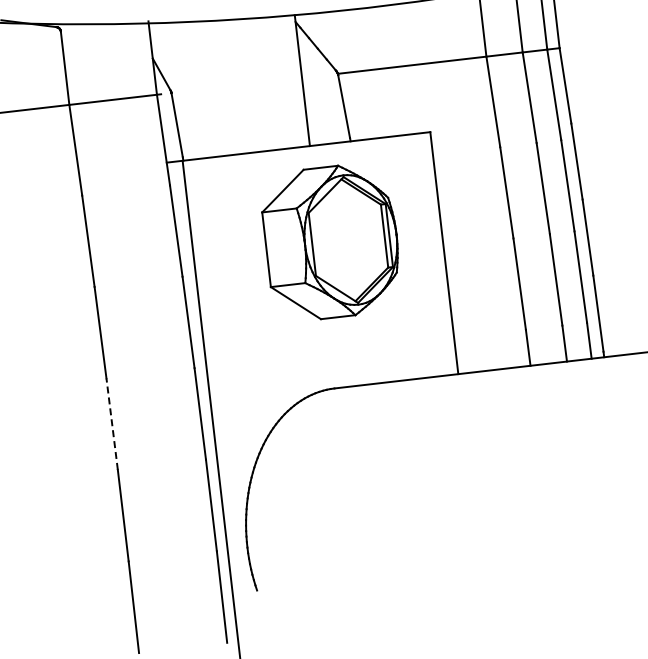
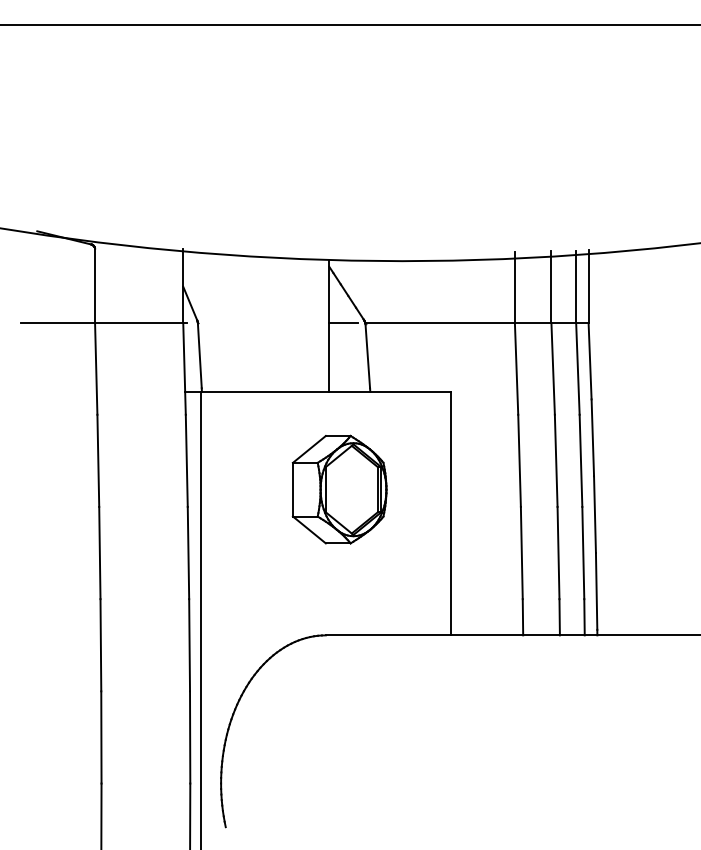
line: (316, 76) -> (343, 323), added
part: (331, 242) -> (339, 489), size x0.71
line: (111, 423) -> (100, 644), dashed -> solid

